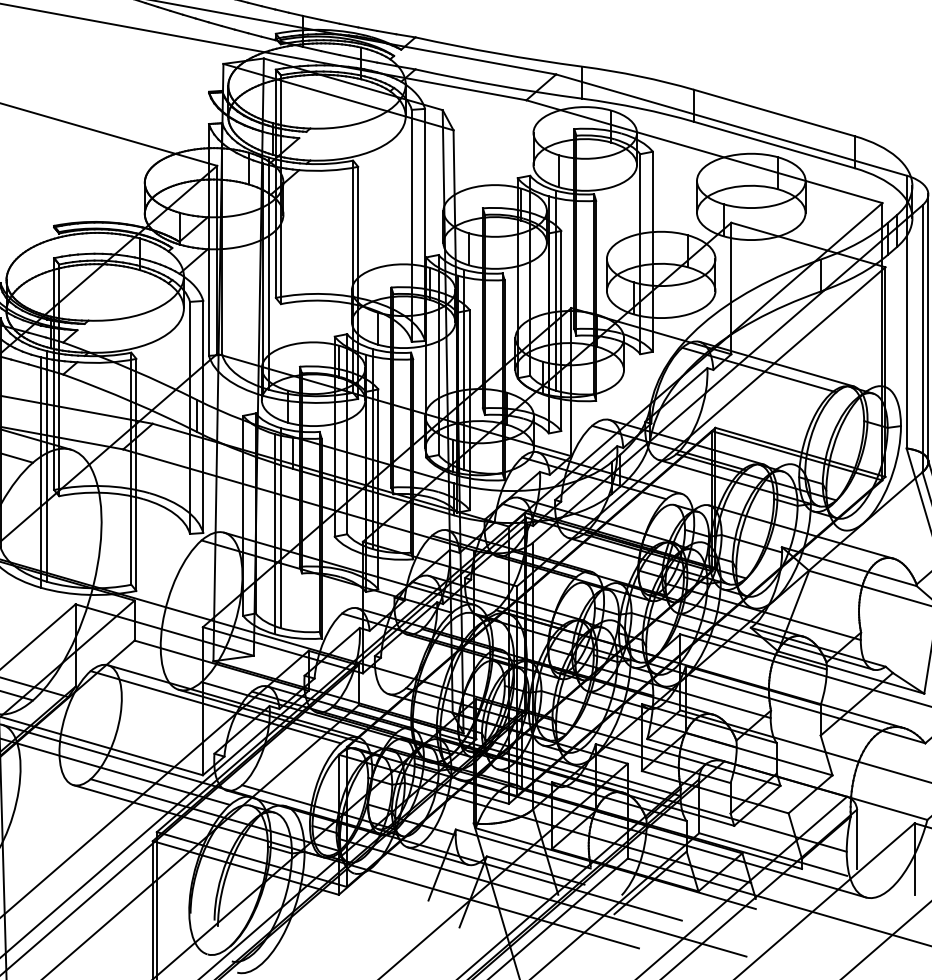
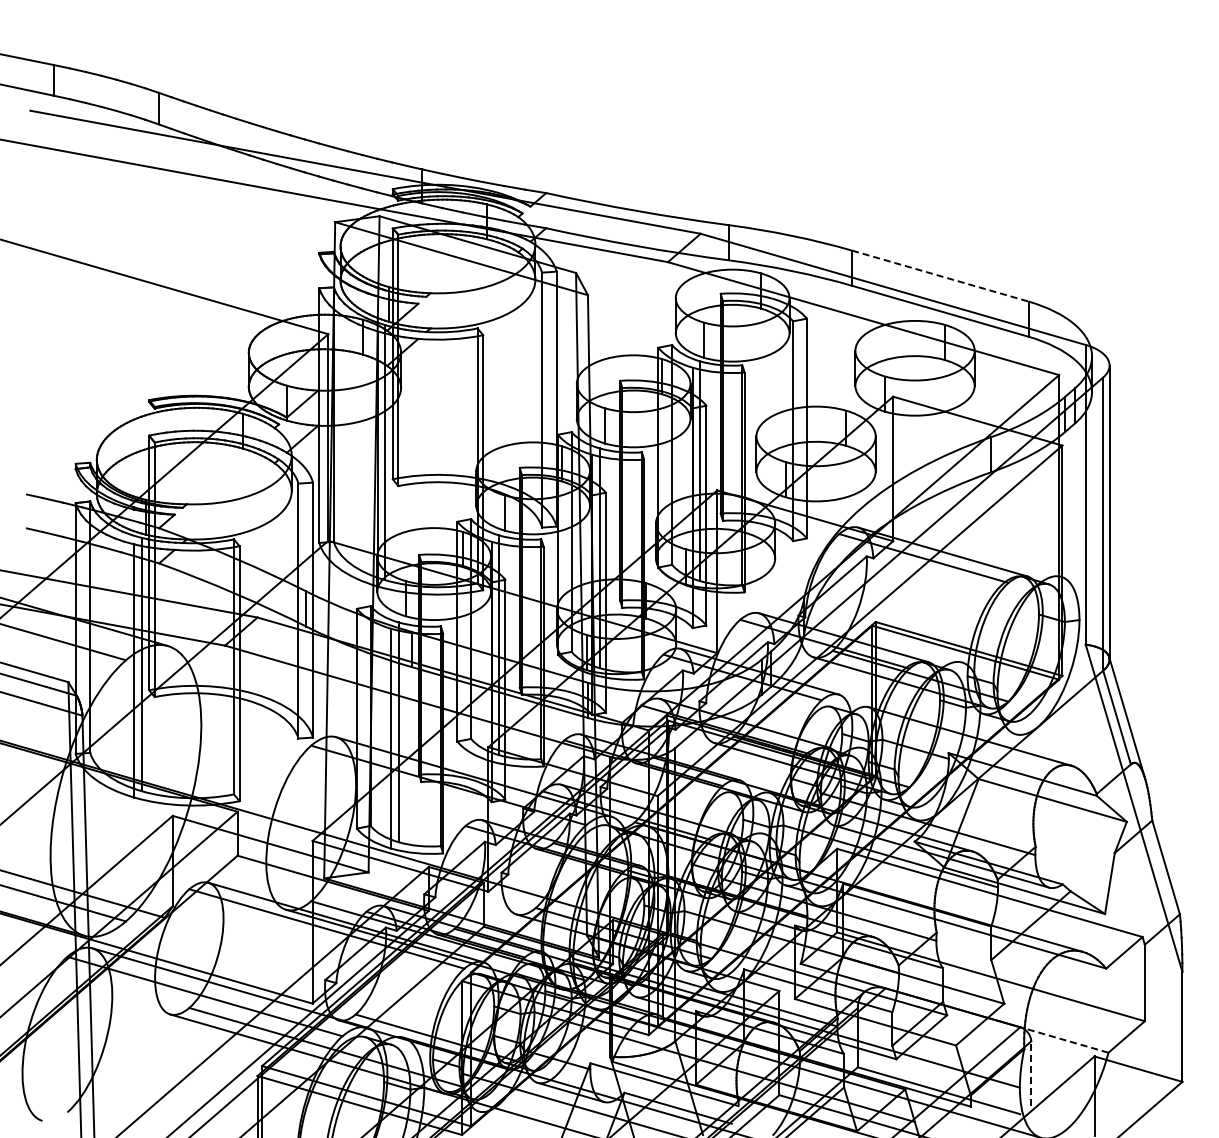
line: (774, 113) -> (940, 276), solid -> dashed
line: (889, 808) -> (1066, 1040), solid -> dashed
line: (857, 838) -> (1031, 1073), solid -> dashed

